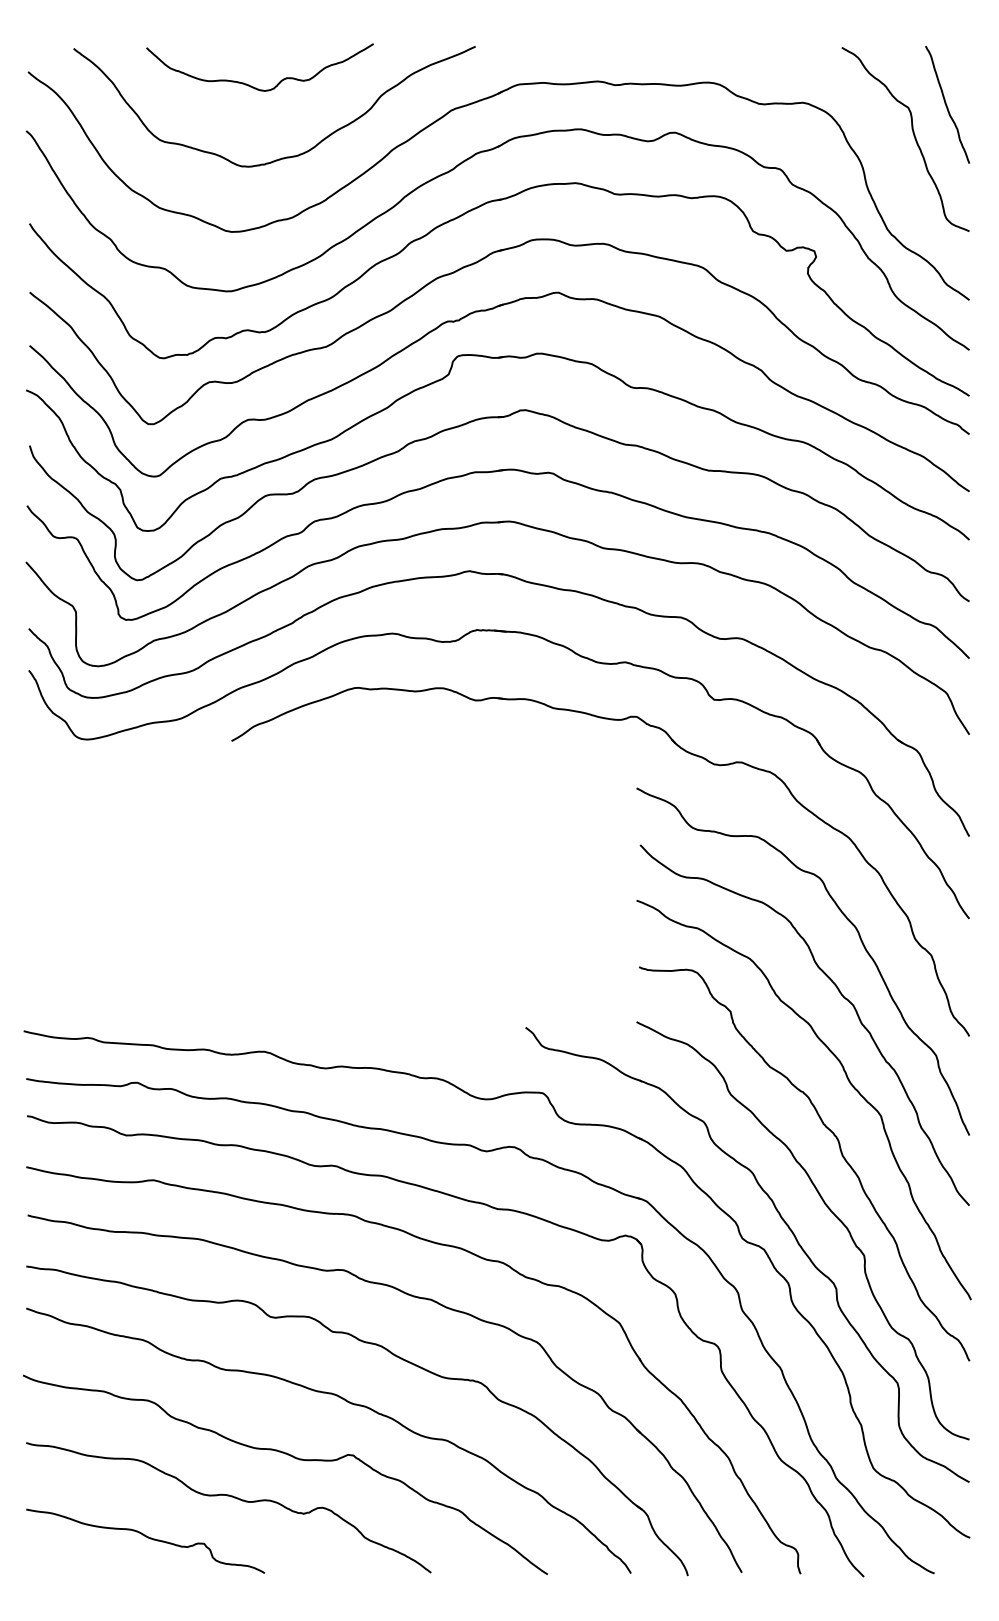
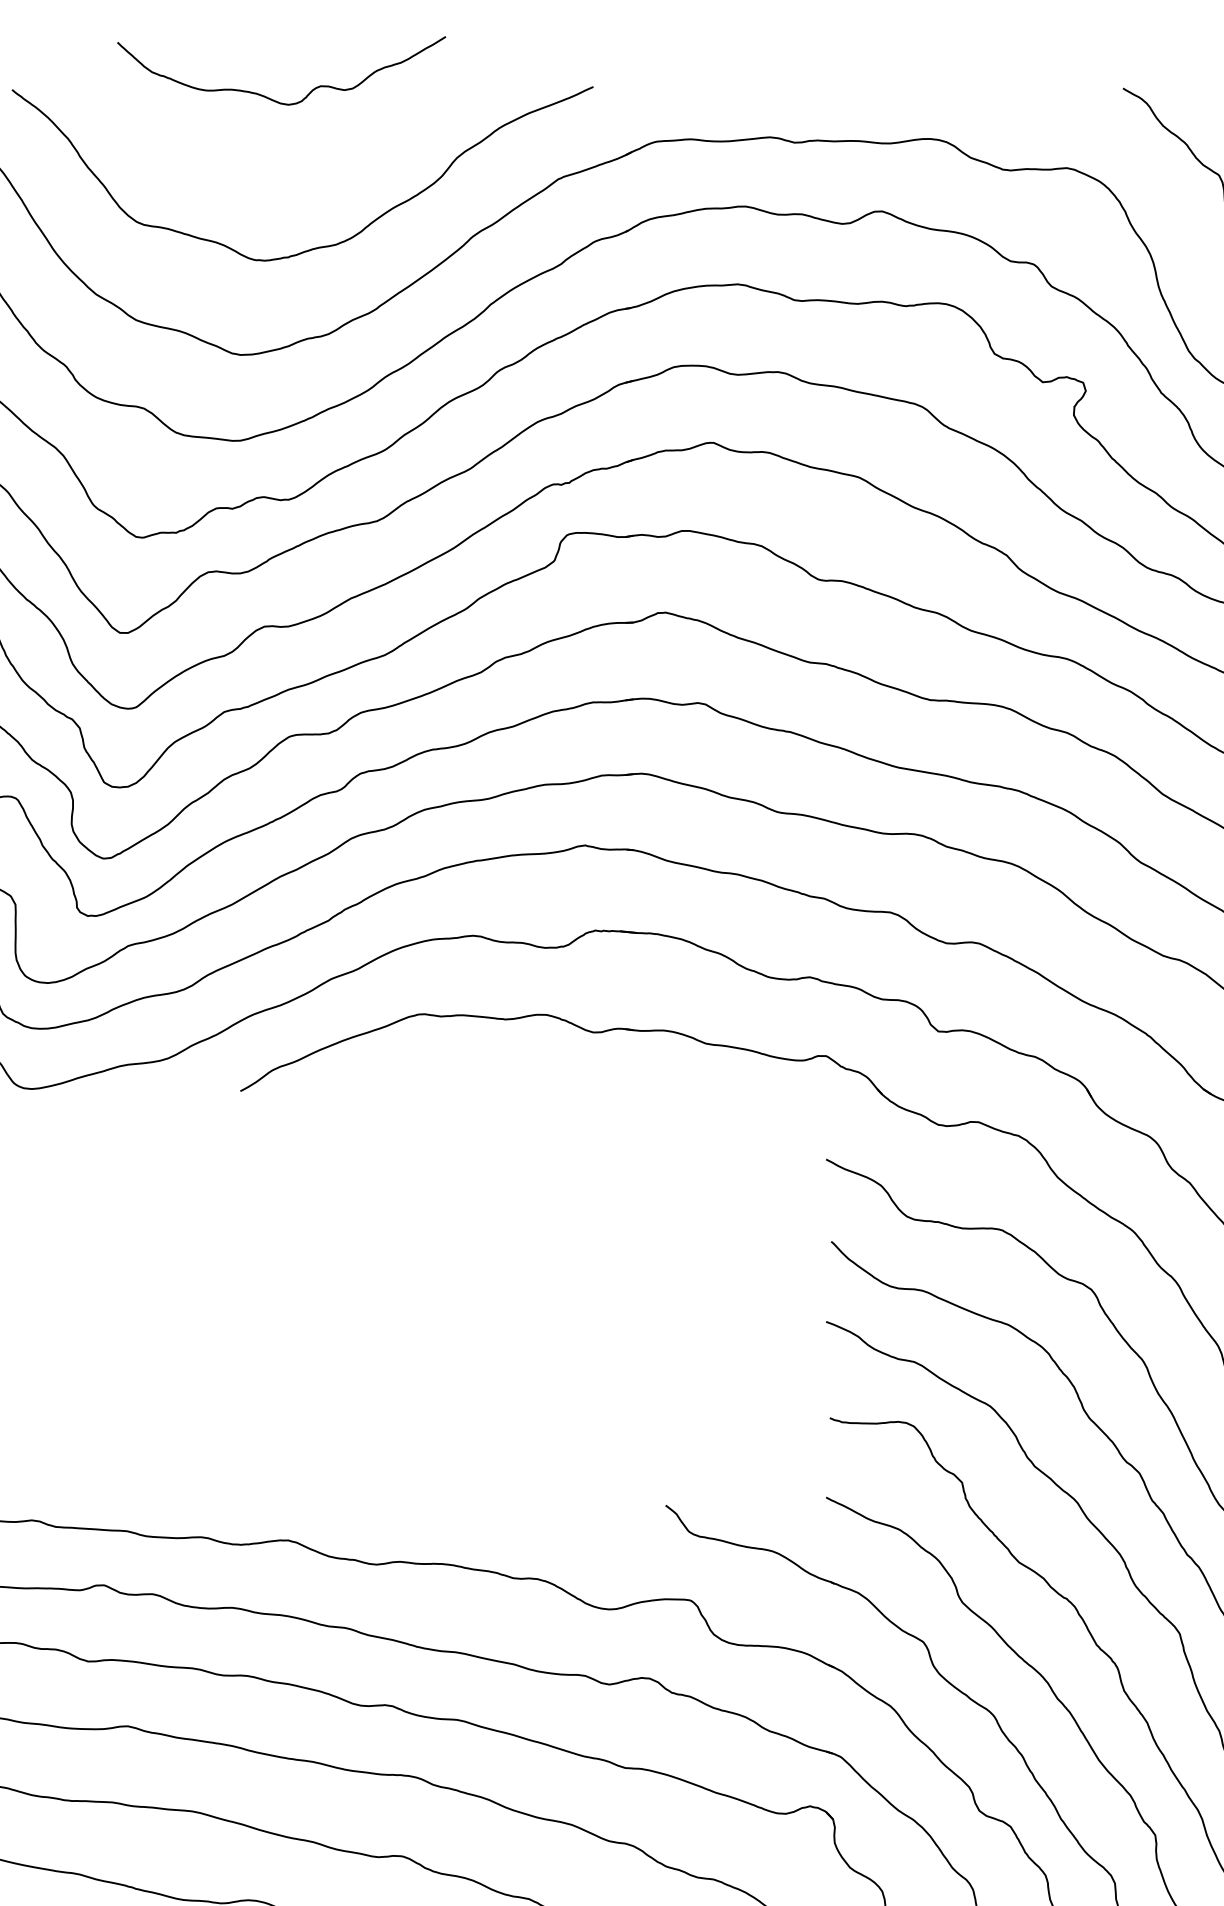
curve: (251, 85) -> (269, 96), moved

